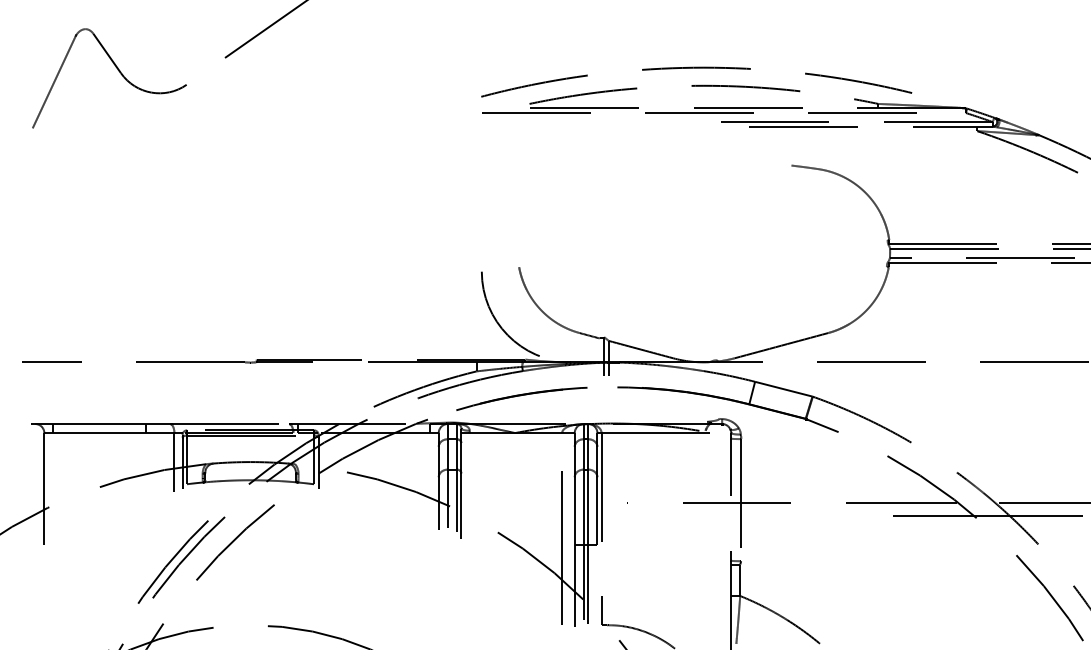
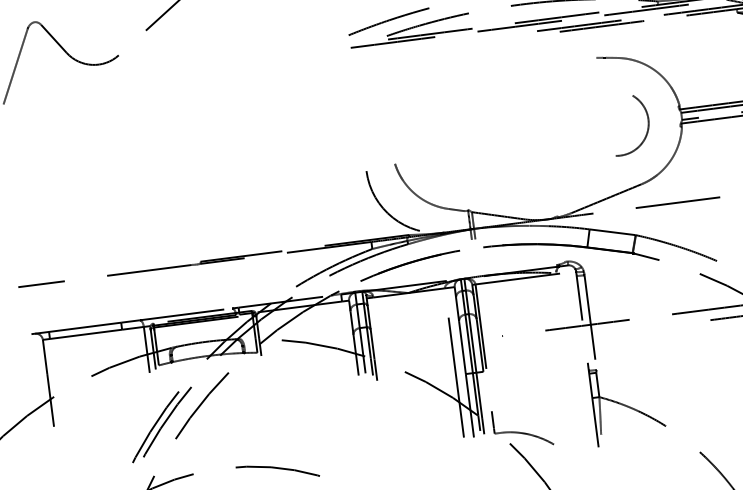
curve: (845, 260) -> (647, 126), added

